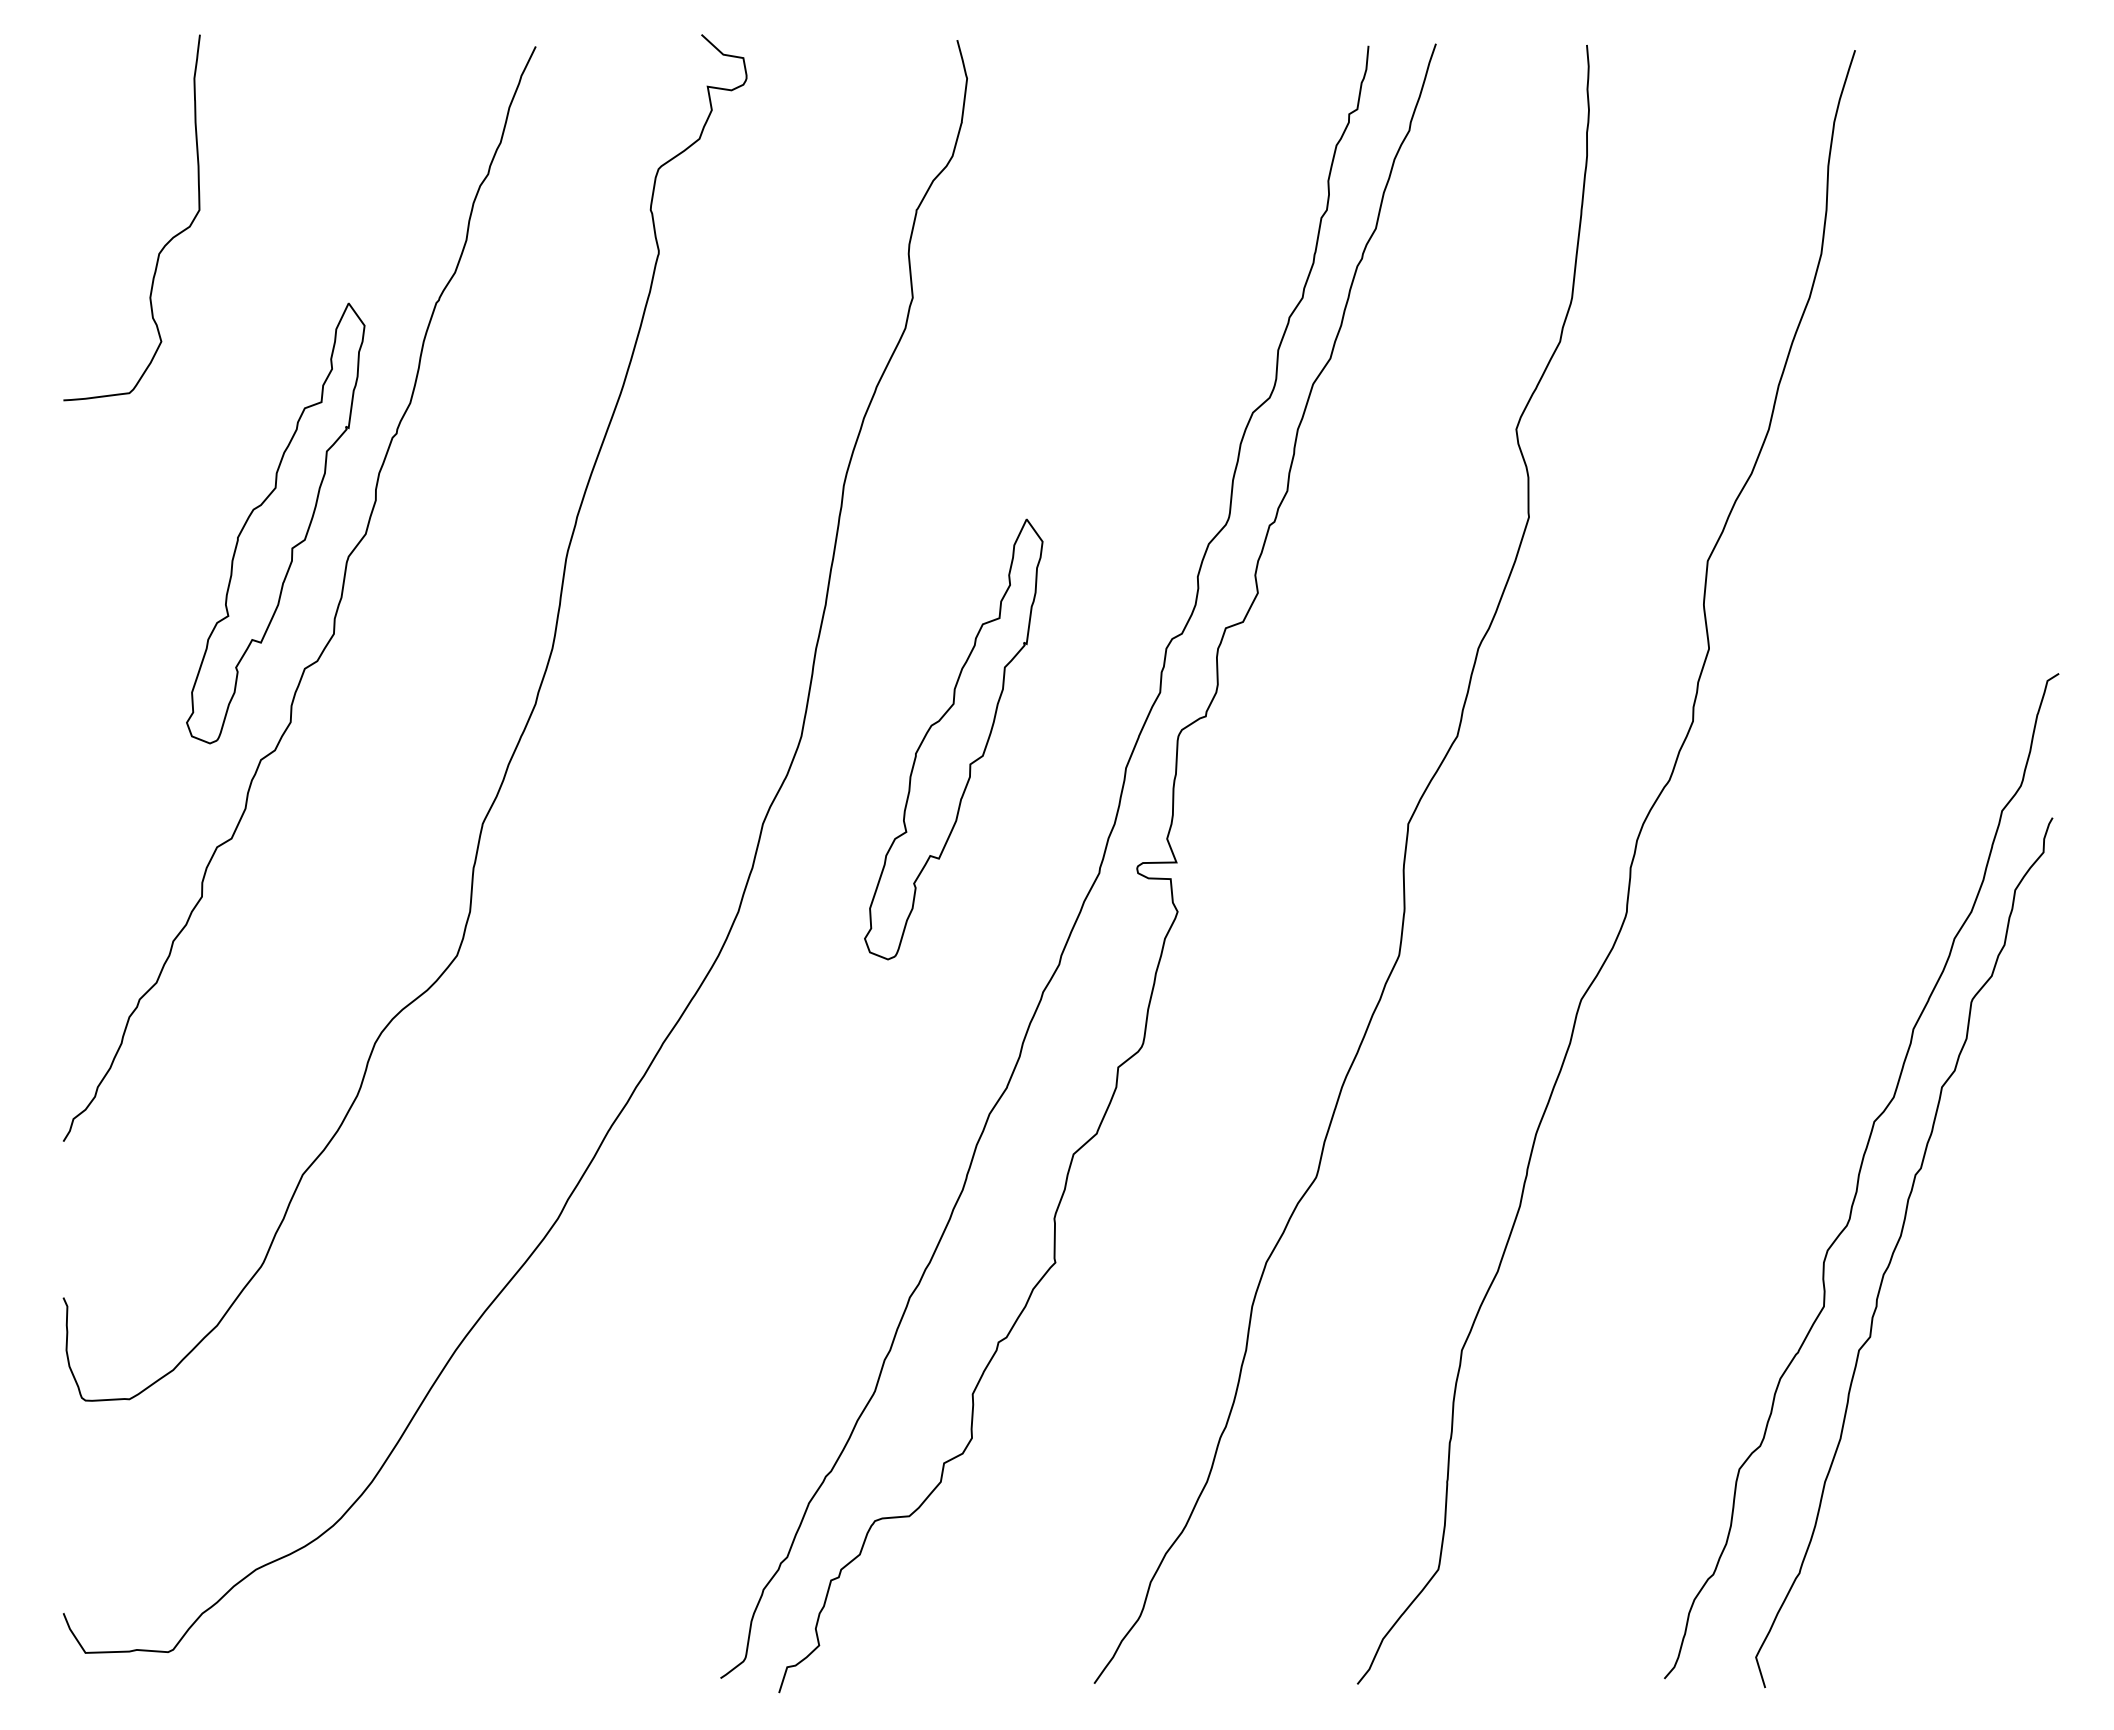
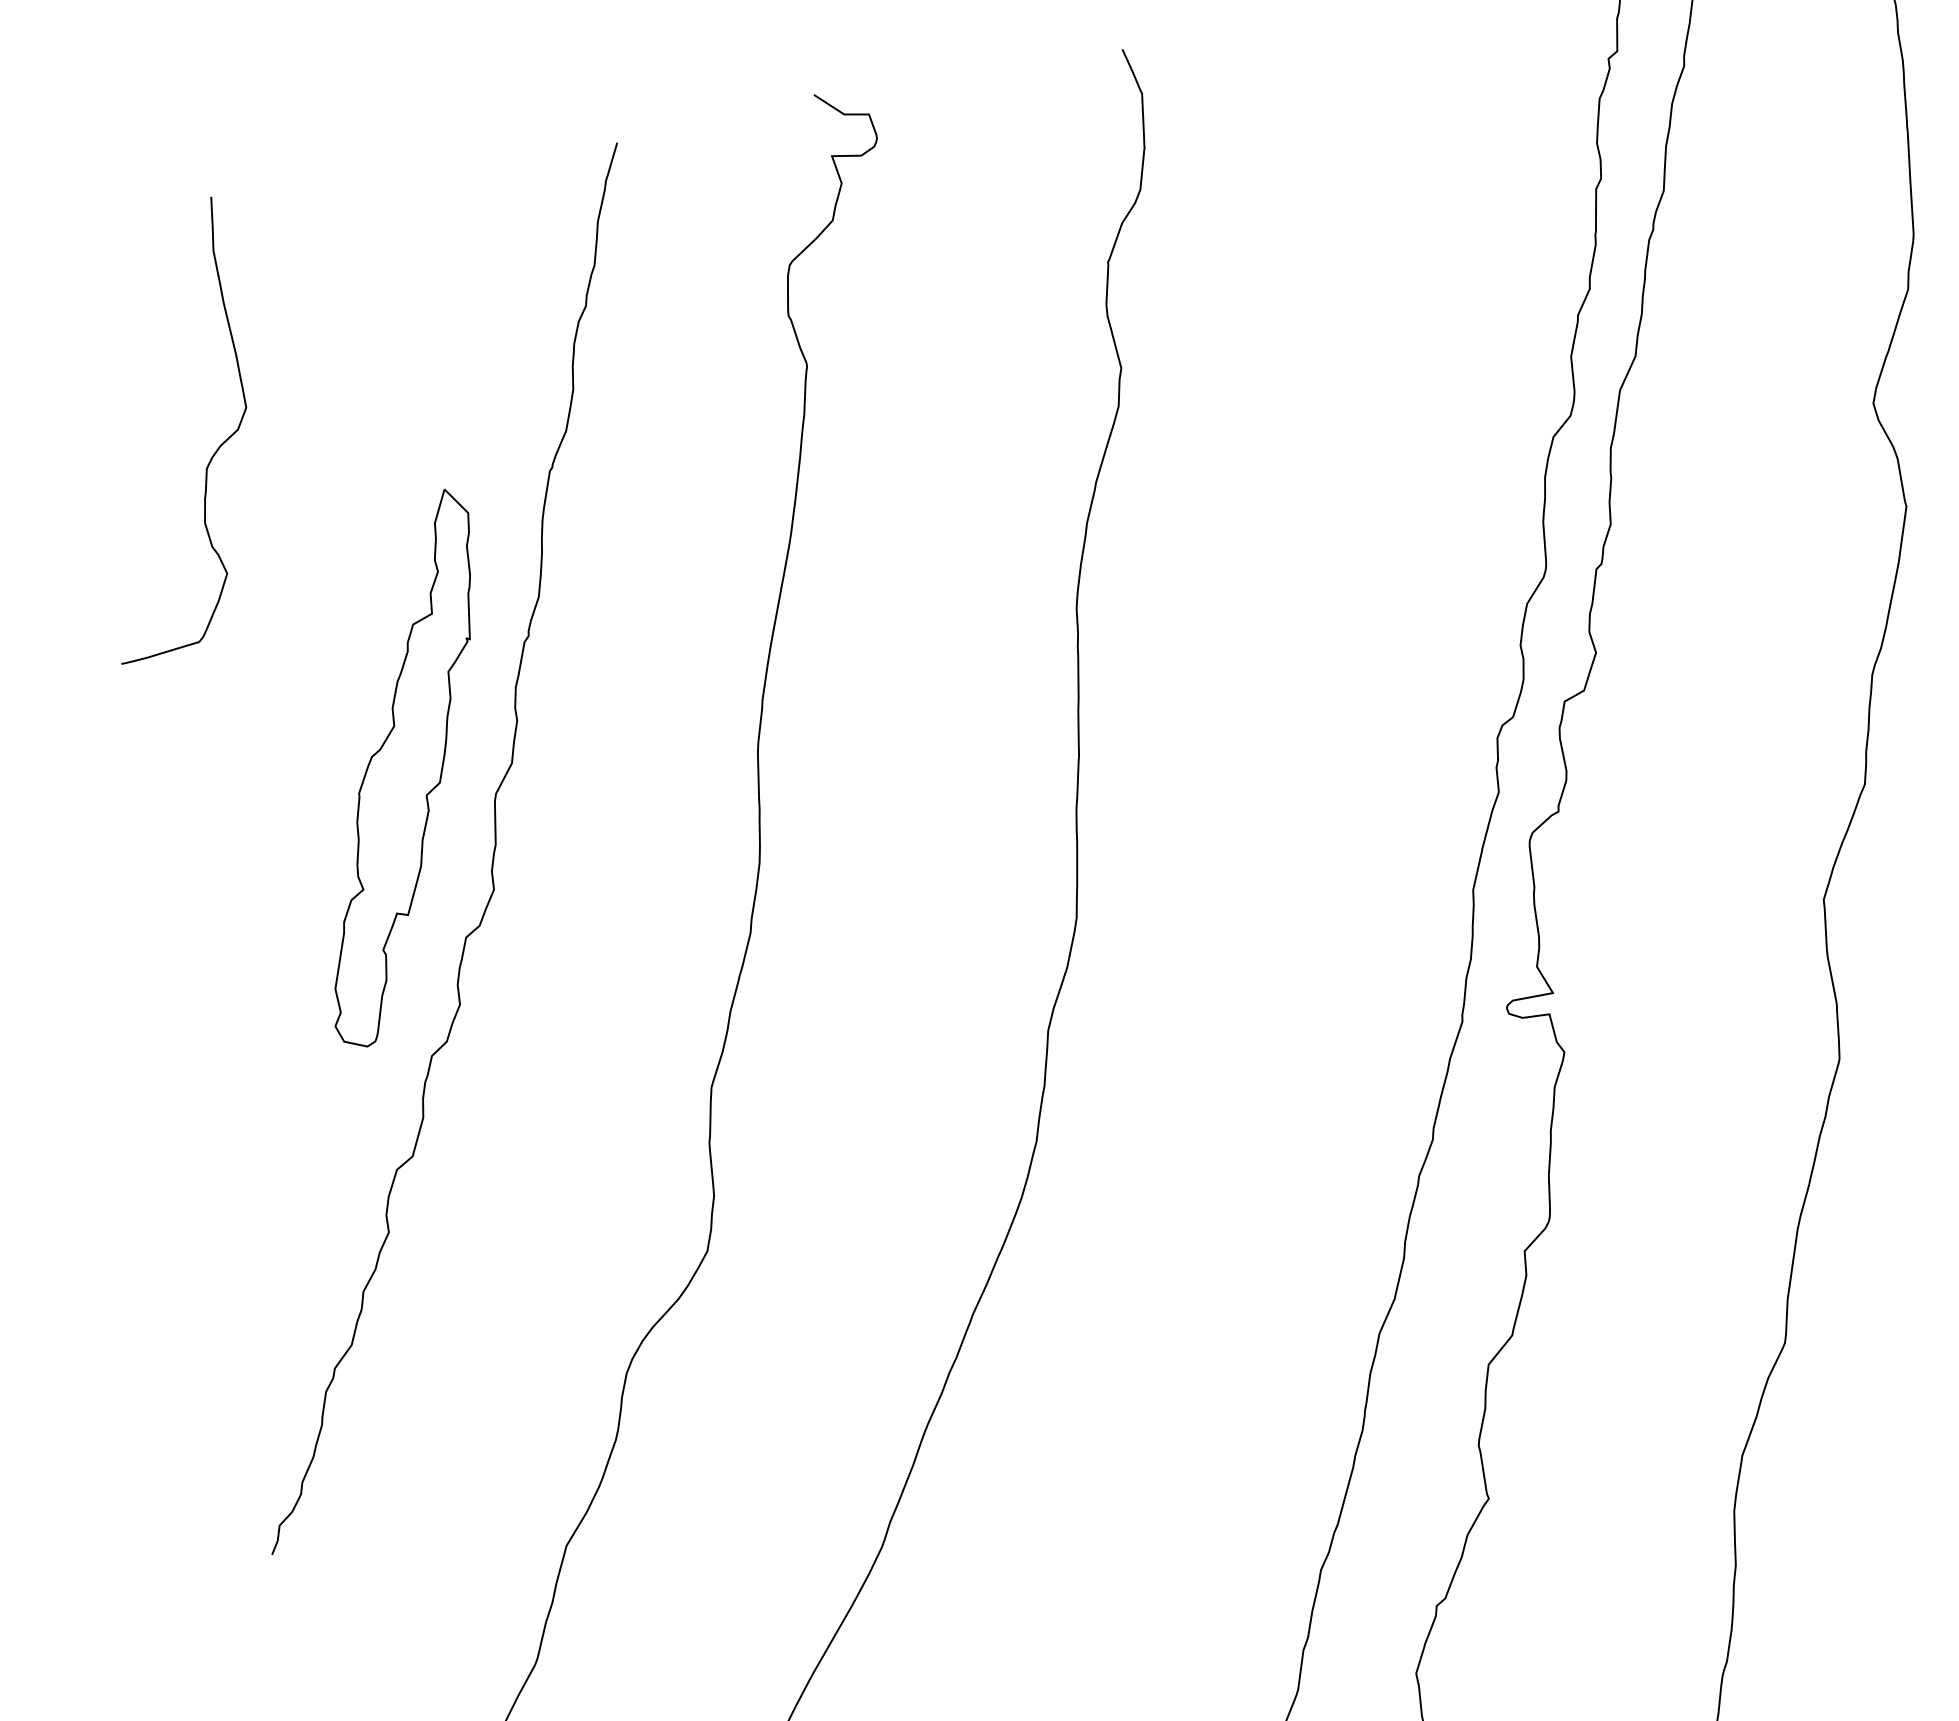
part: (953, 739) -> (1260, 890), removed

